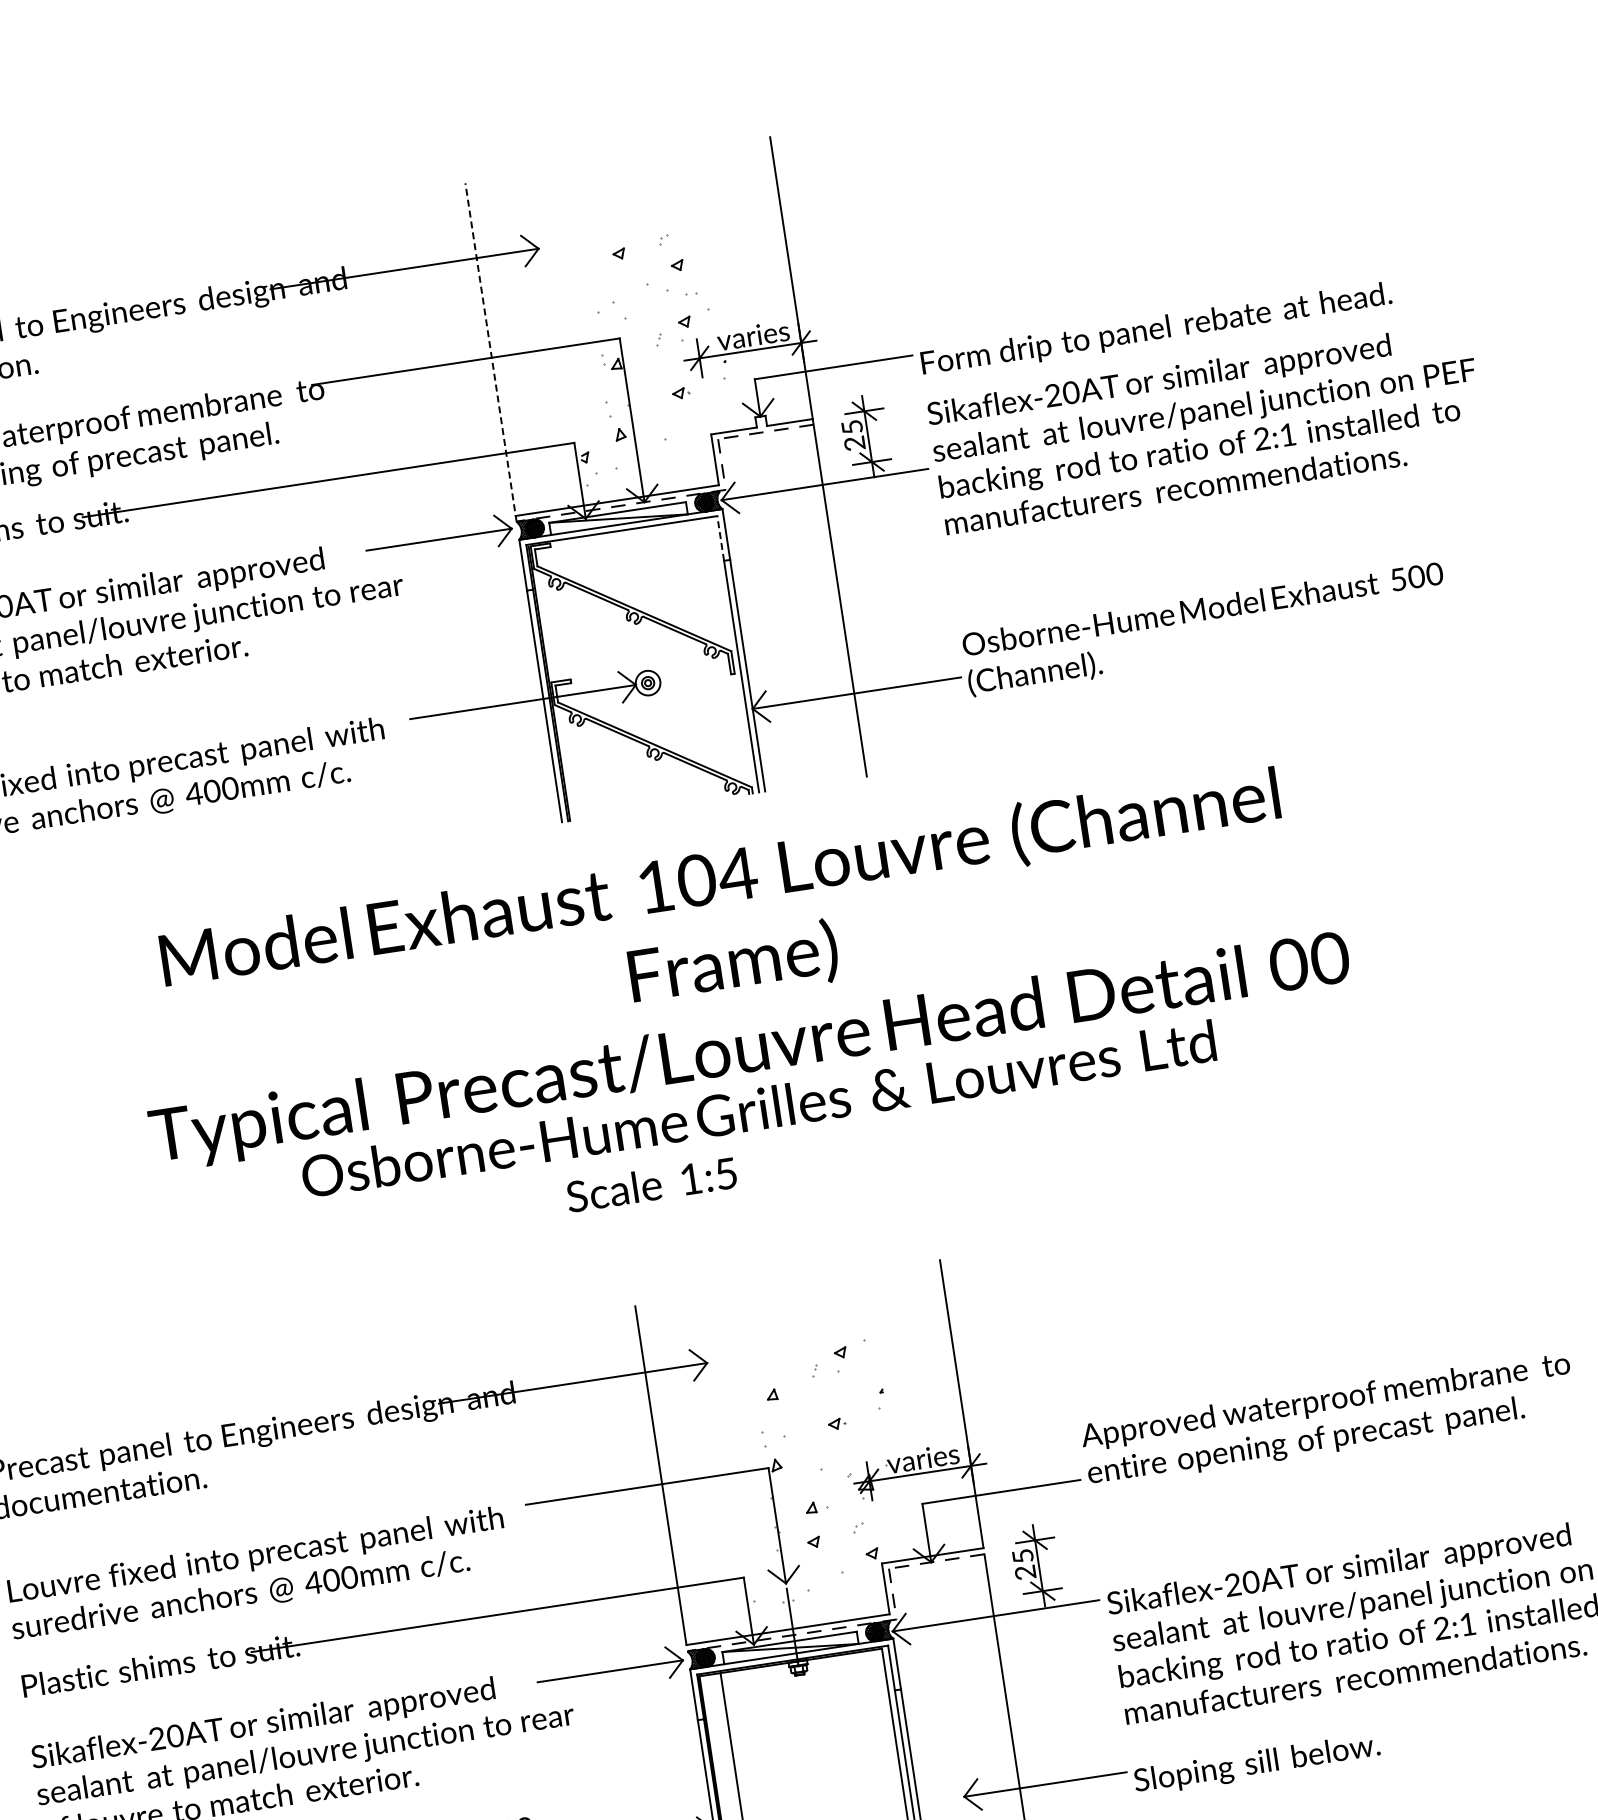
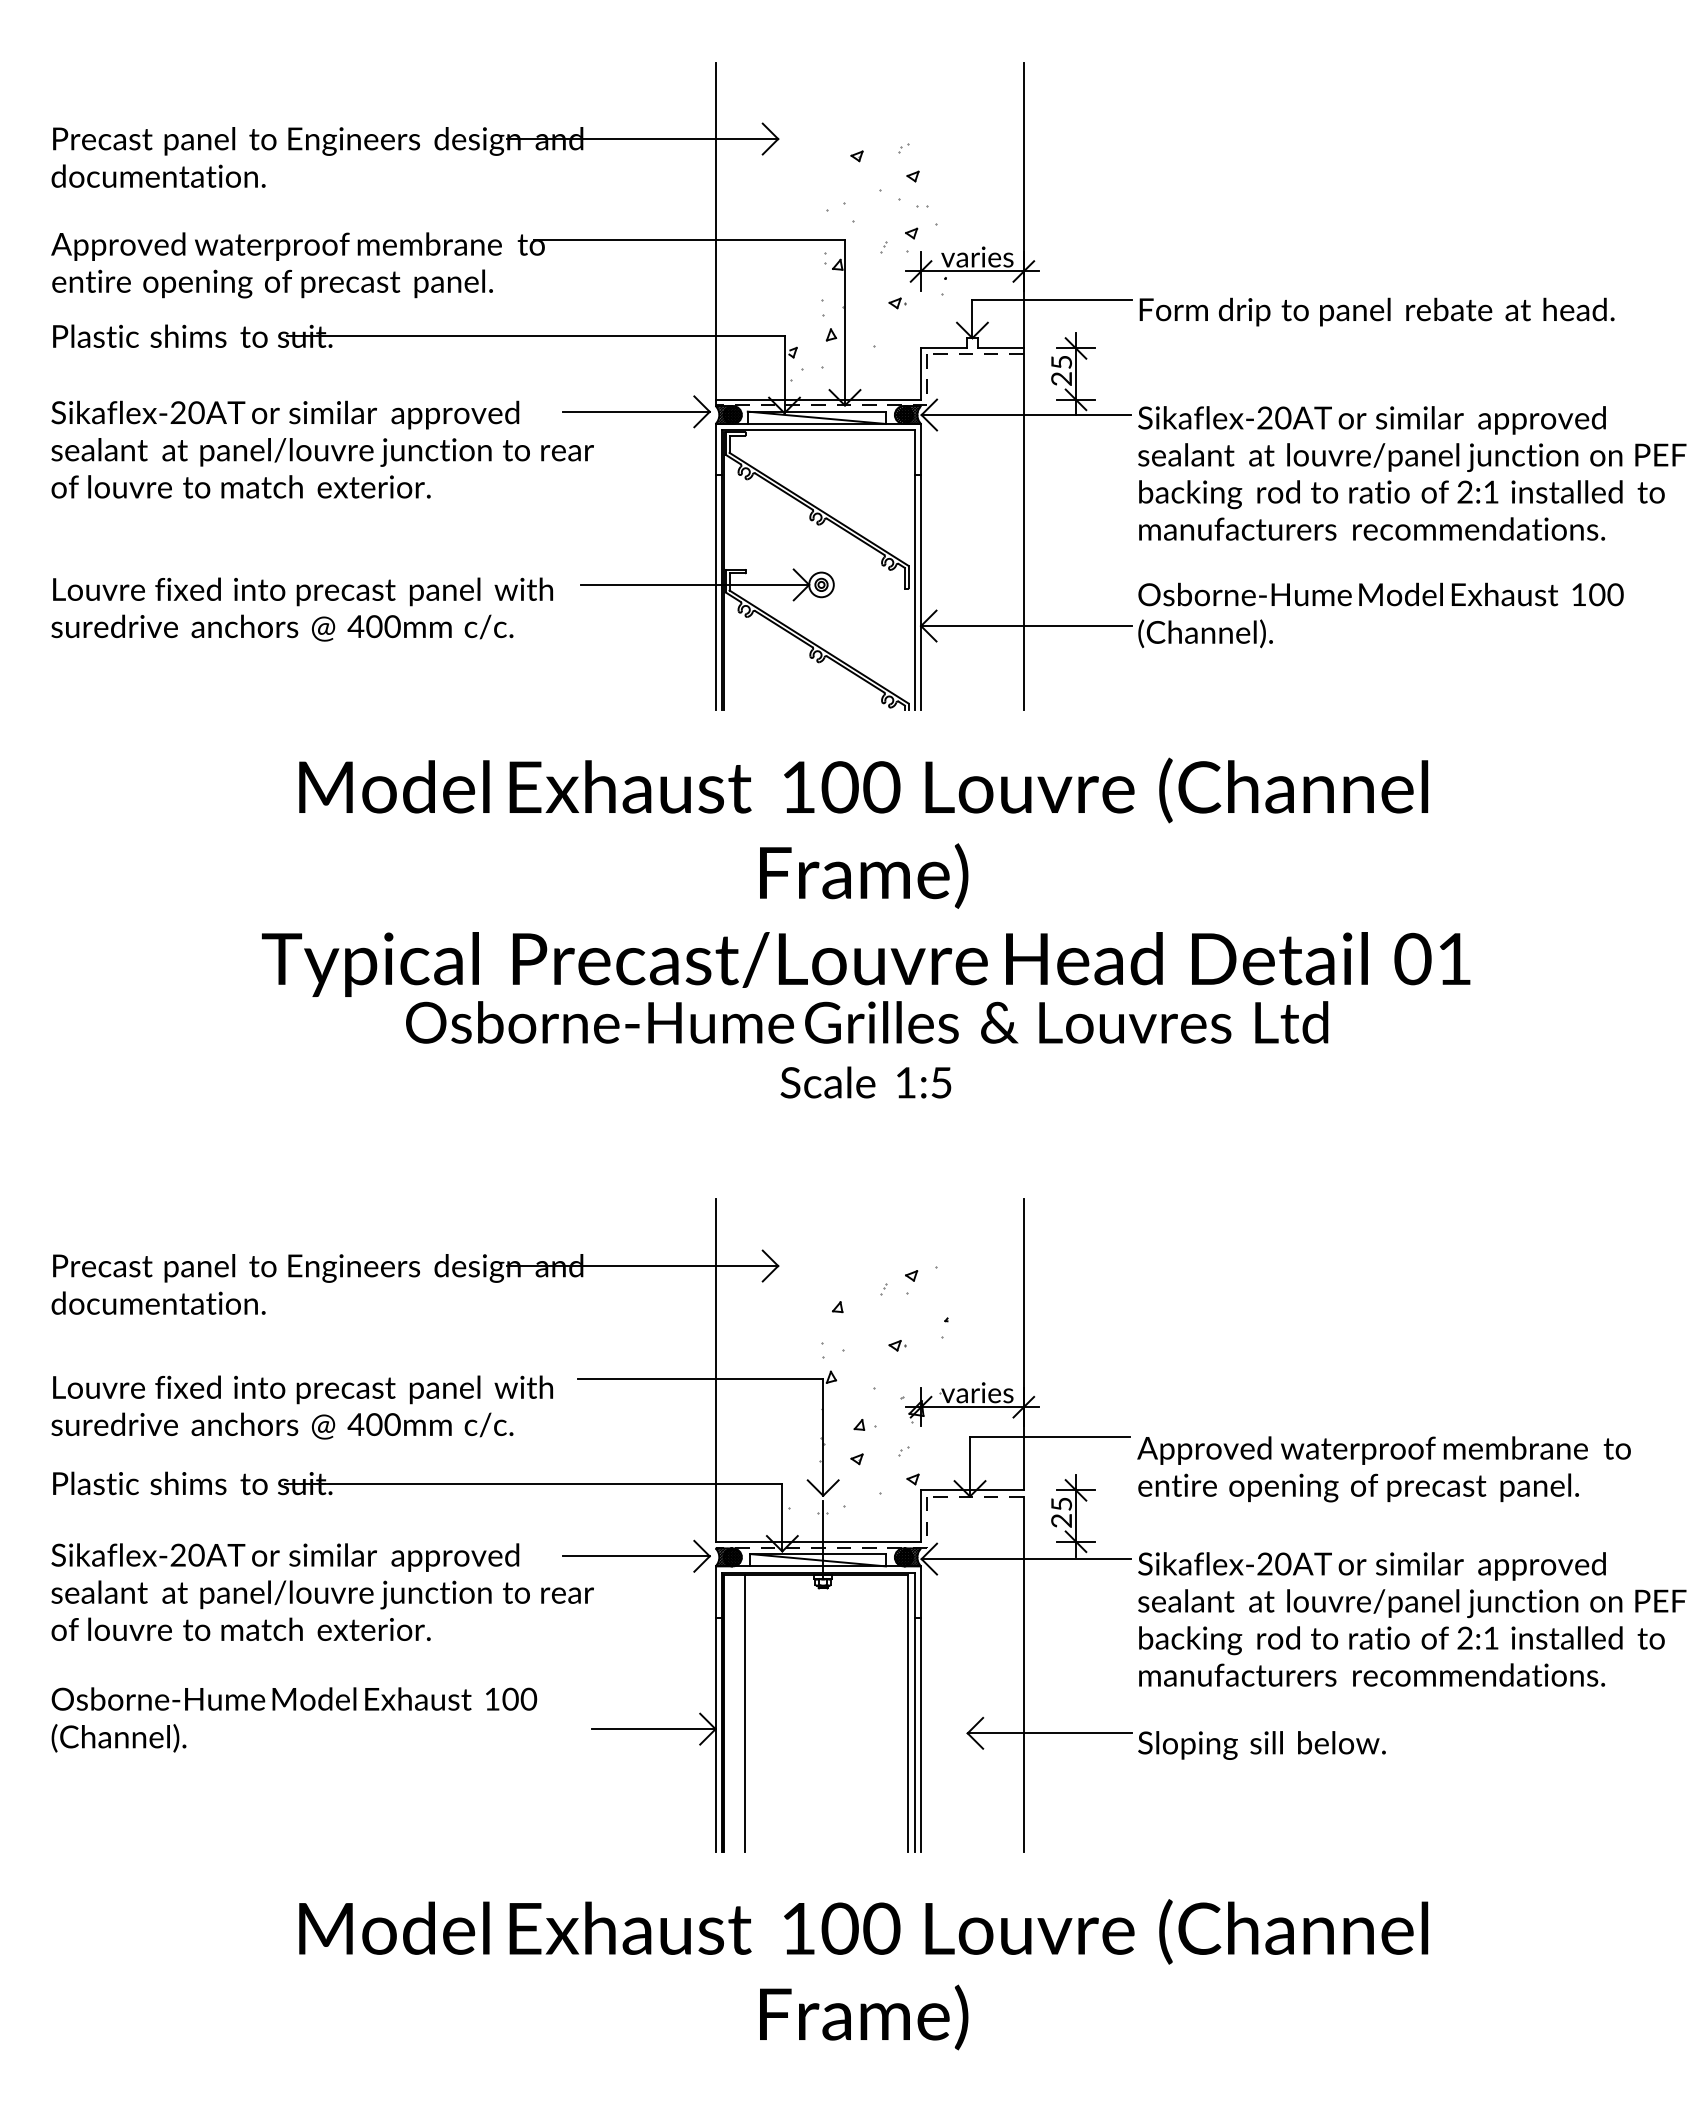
line: (490, 352) -> (715, 234), dashed -> solid
text: (1207, 428) -> (1412, 473), moved
line: (720, 538) -> (914, 452), dashed -> solid
text: (1398, 579) -> (1578, 594), 500 -> 100
text: (737, 874) -> (881, 787), 104 -> 100
text: (1329, 957) -> (1454, 958), 00 -> 01
text: (651, 1184) -> (865, 1082), moved
text: (1327, 1420) -> (1383, 1469), moved

